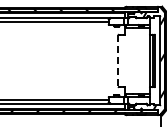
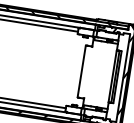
line: (118, 60) -> (81, 71), dashed -> solid

